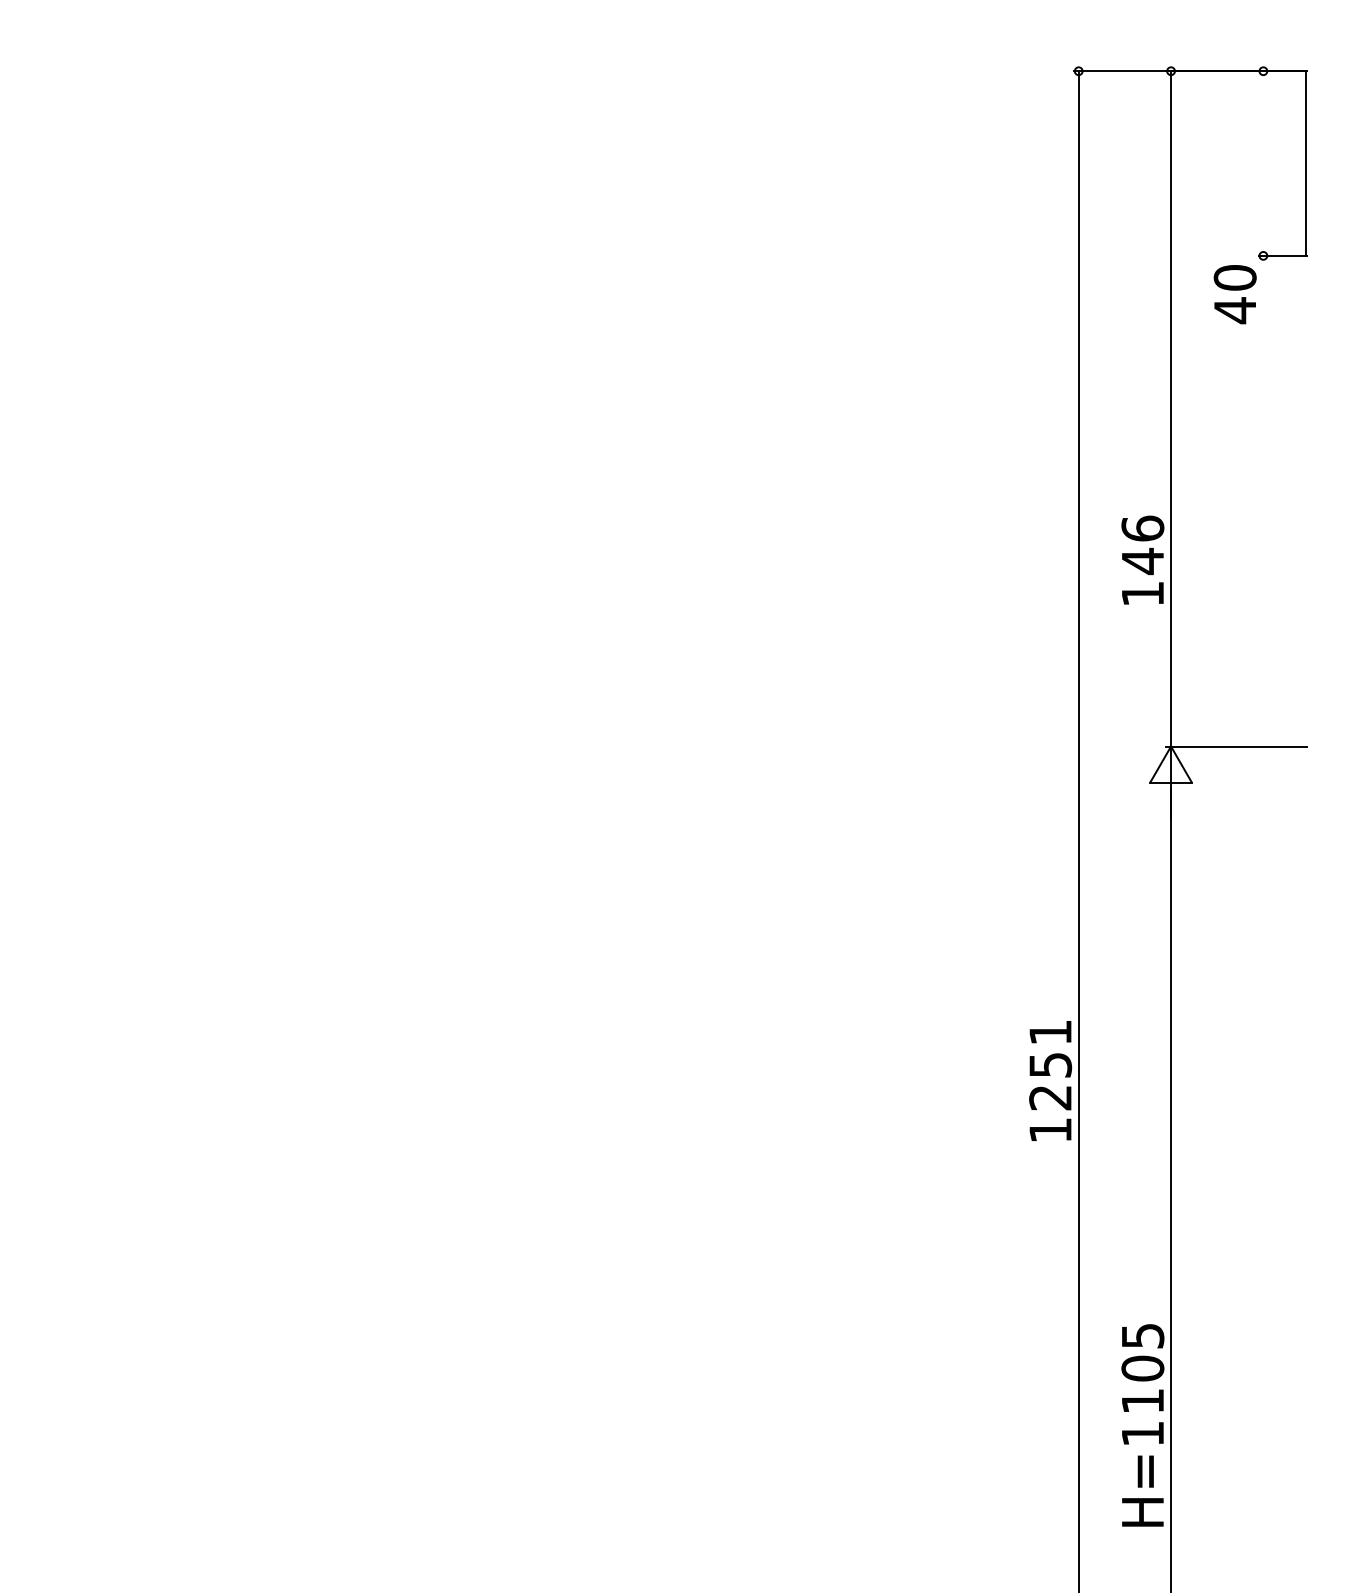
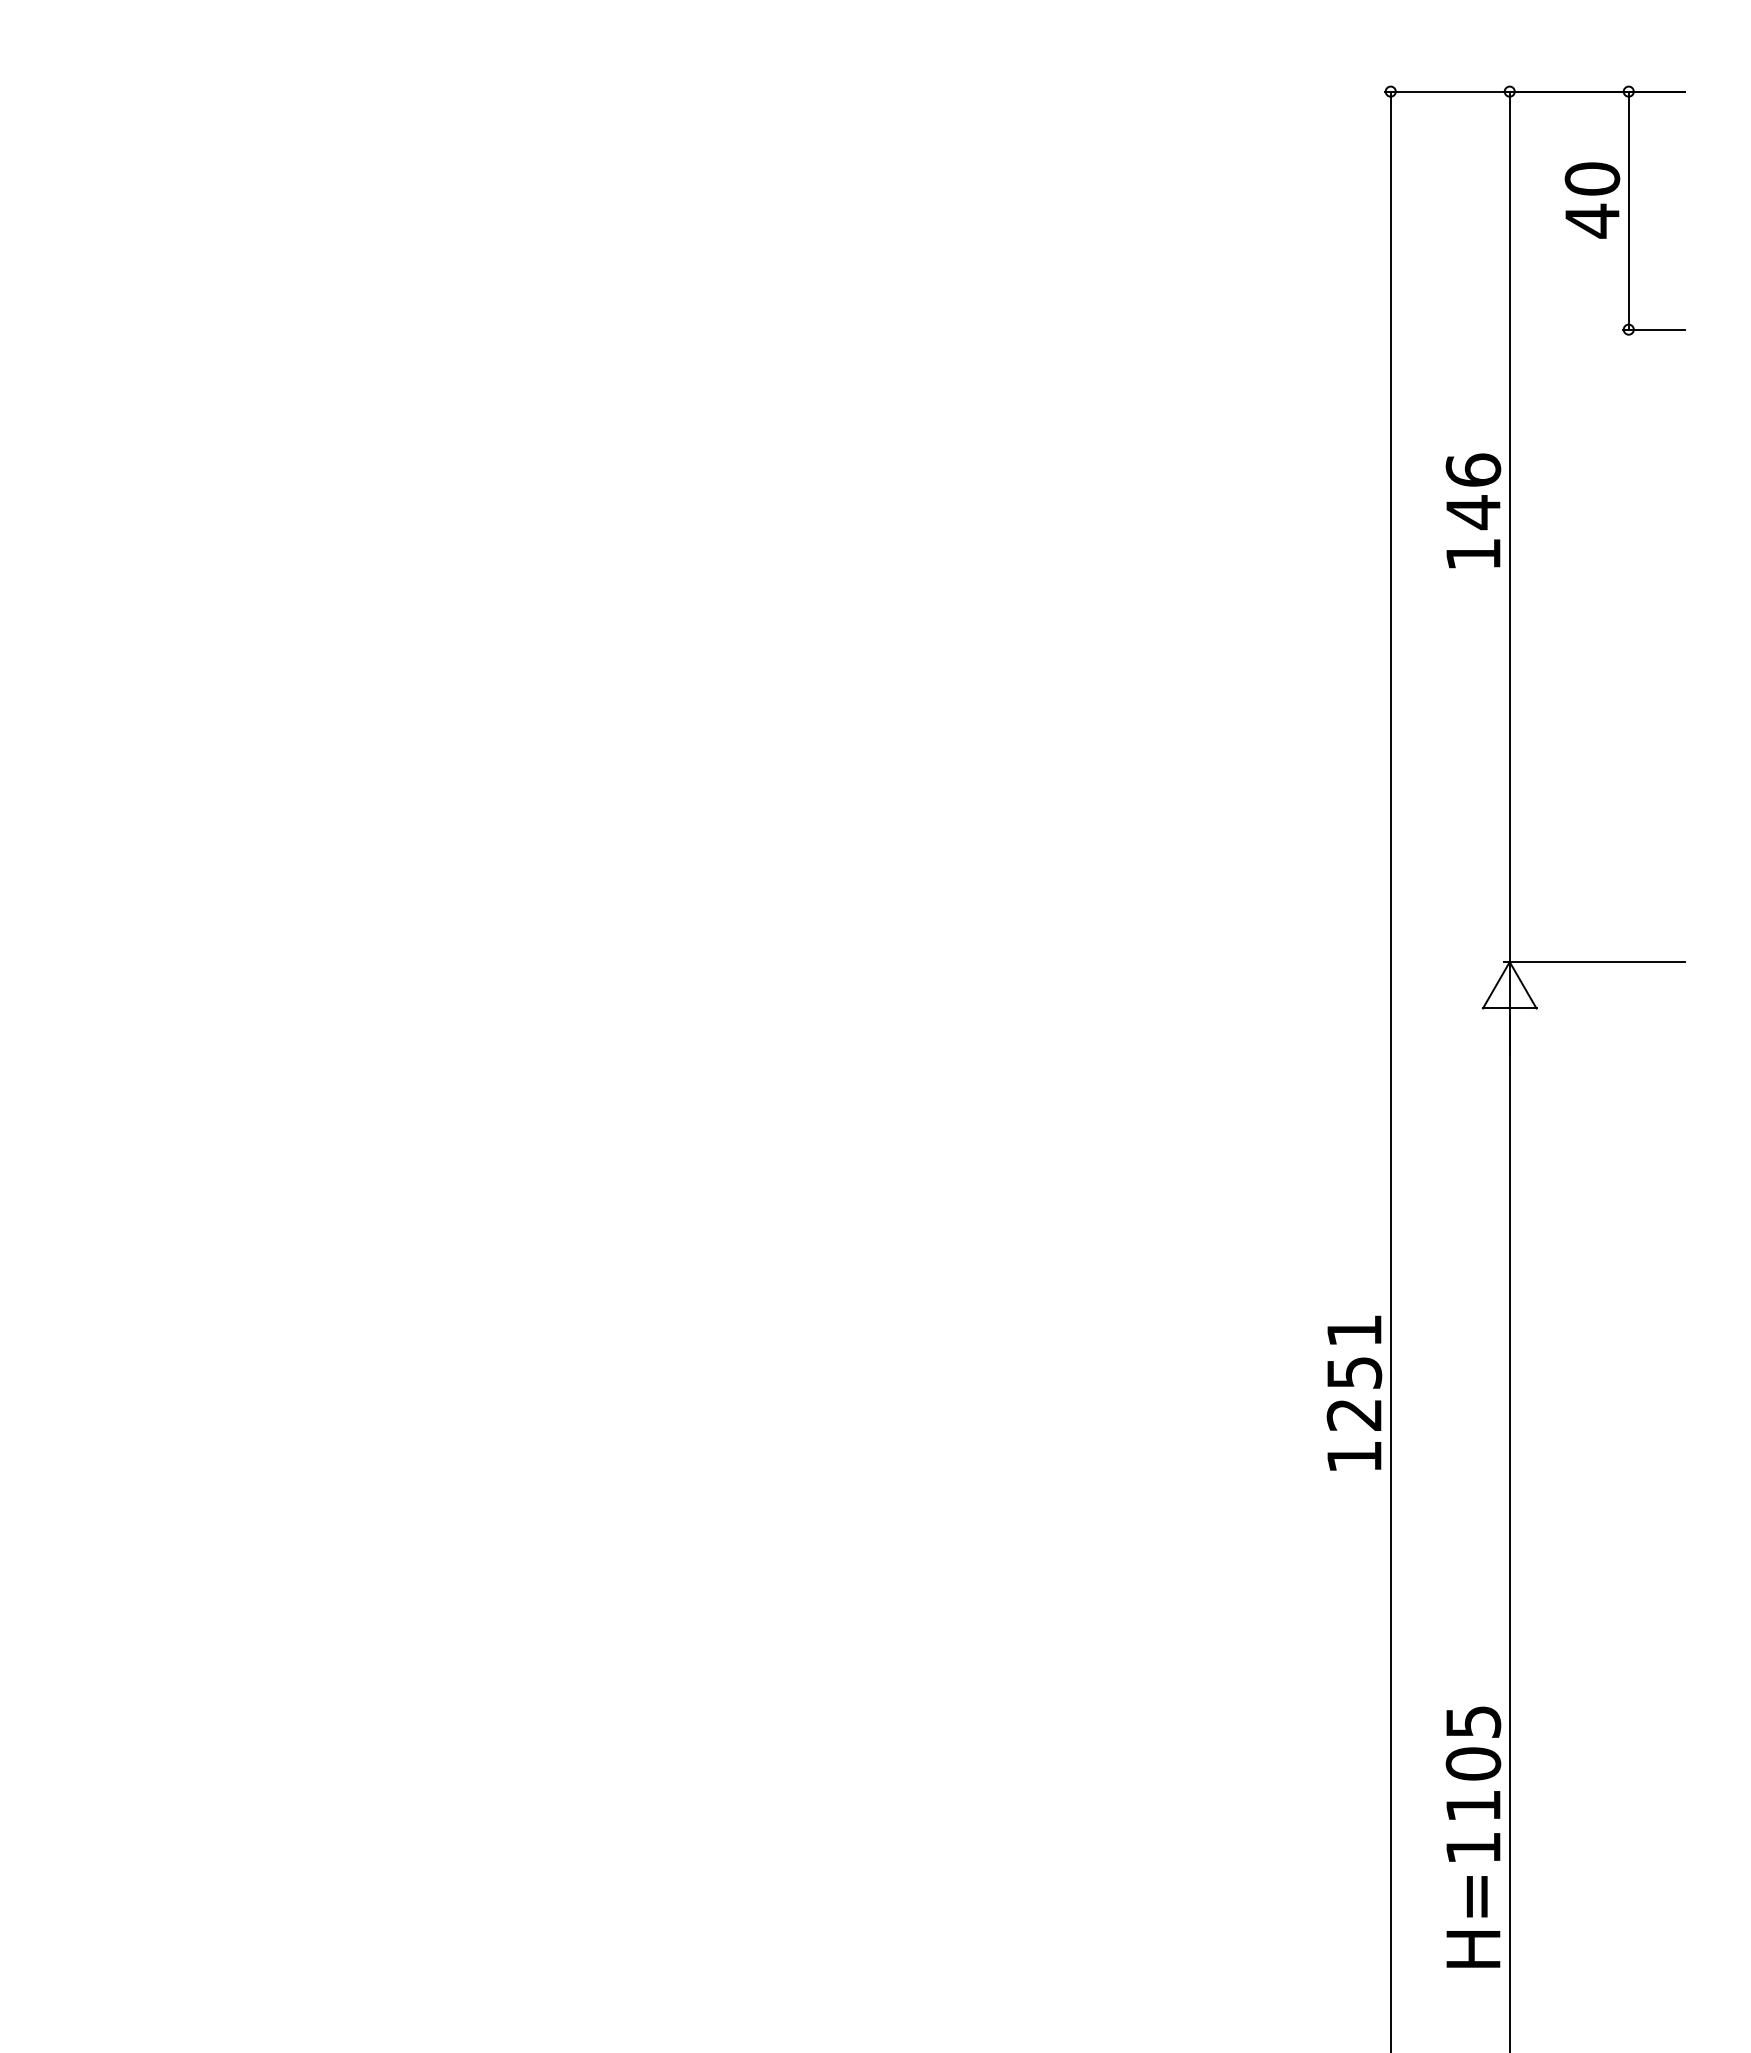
line: (1305, 163) -> (1628, 210), moved
text: (1235, 294) -> (1592, 200), moved
text: (1142, 559) -> (1473, 510), moved

